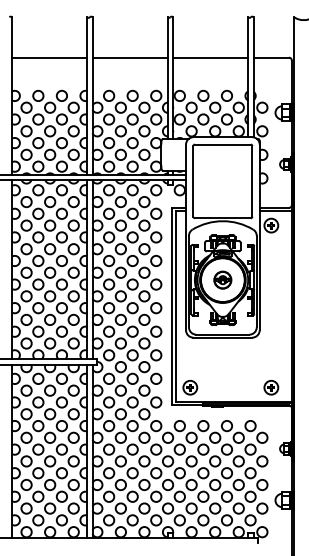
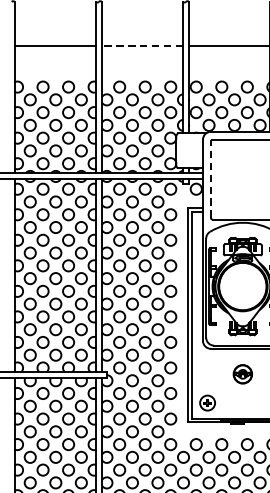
line: (130, 57) -> (142, 45), solid -> dashed
line: (193, 180) -> (211, 178), solid -> dashed
part: (222, 279) -> (242, 373), moved

